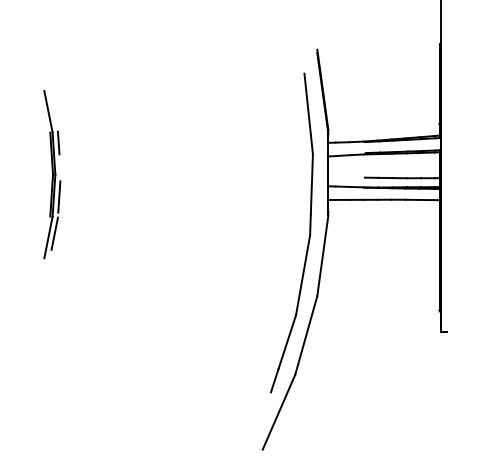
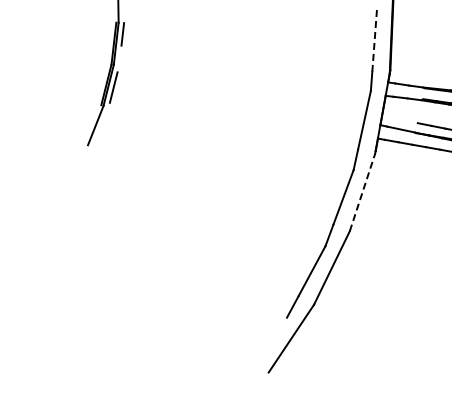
line: (307, 104) -> (374, 40), solid -> dashed
line: (54, 233) -> (102, 122), removed
line: (322, 255) -> (362, 192), solid -> dashed

